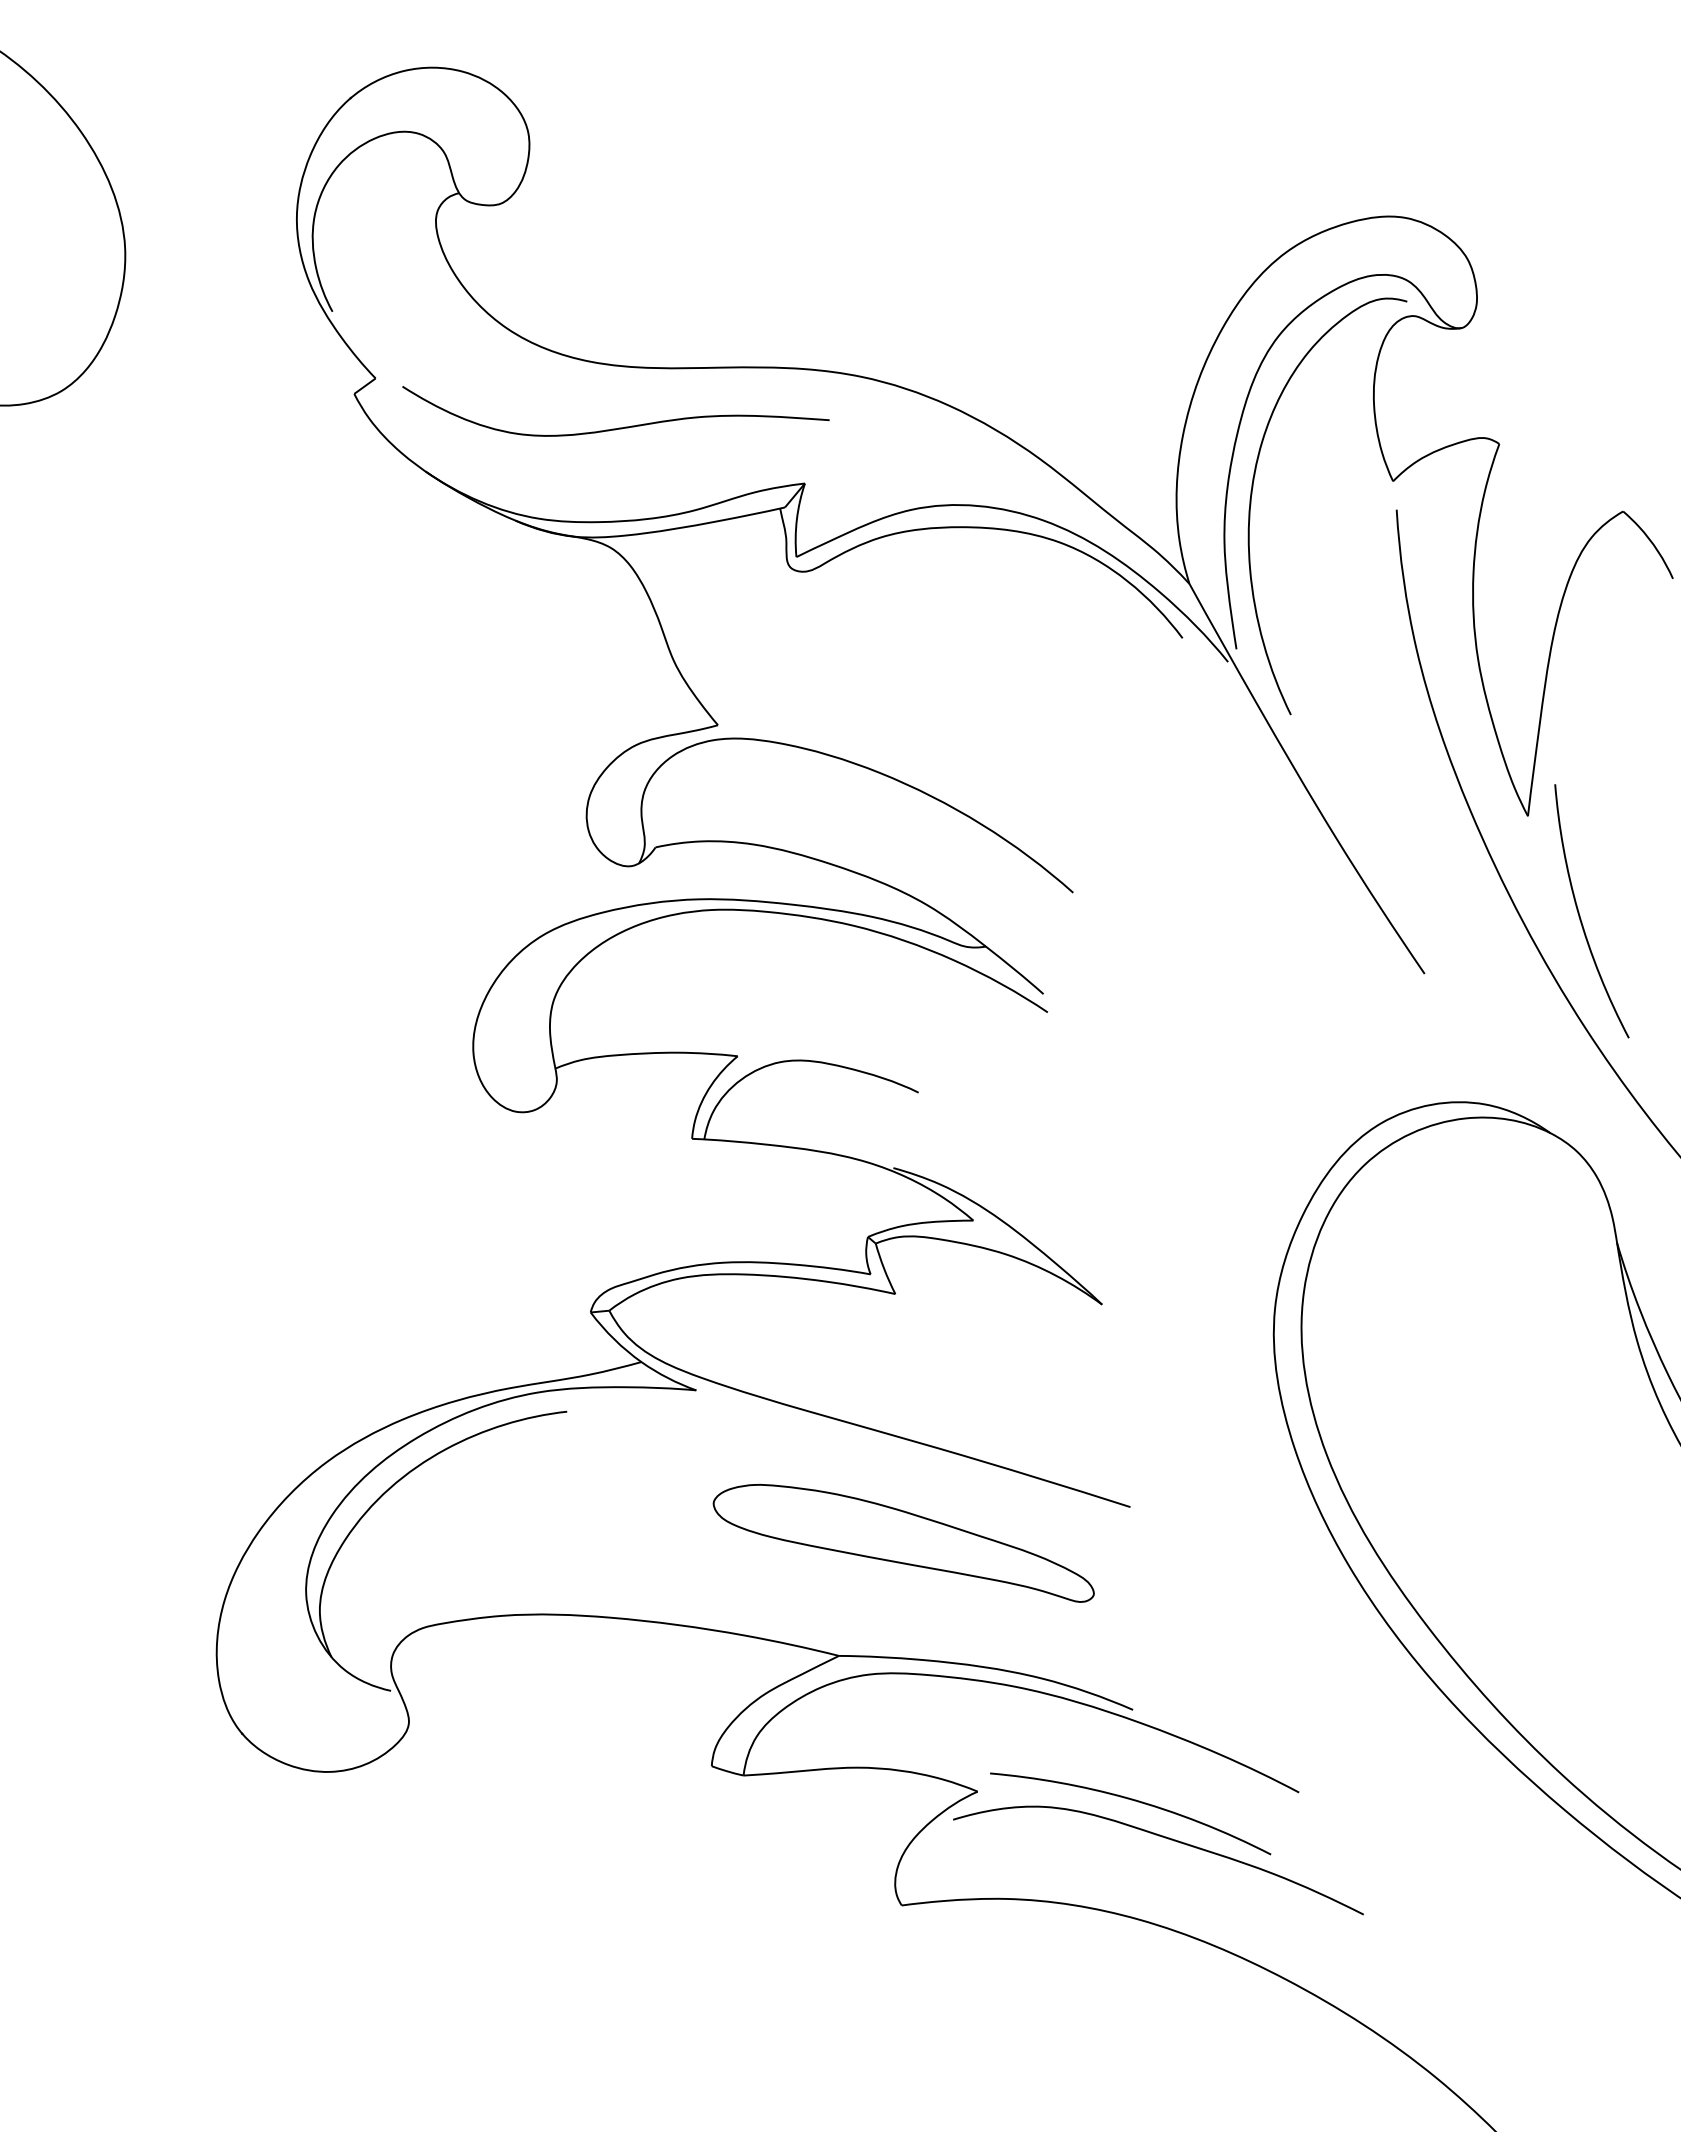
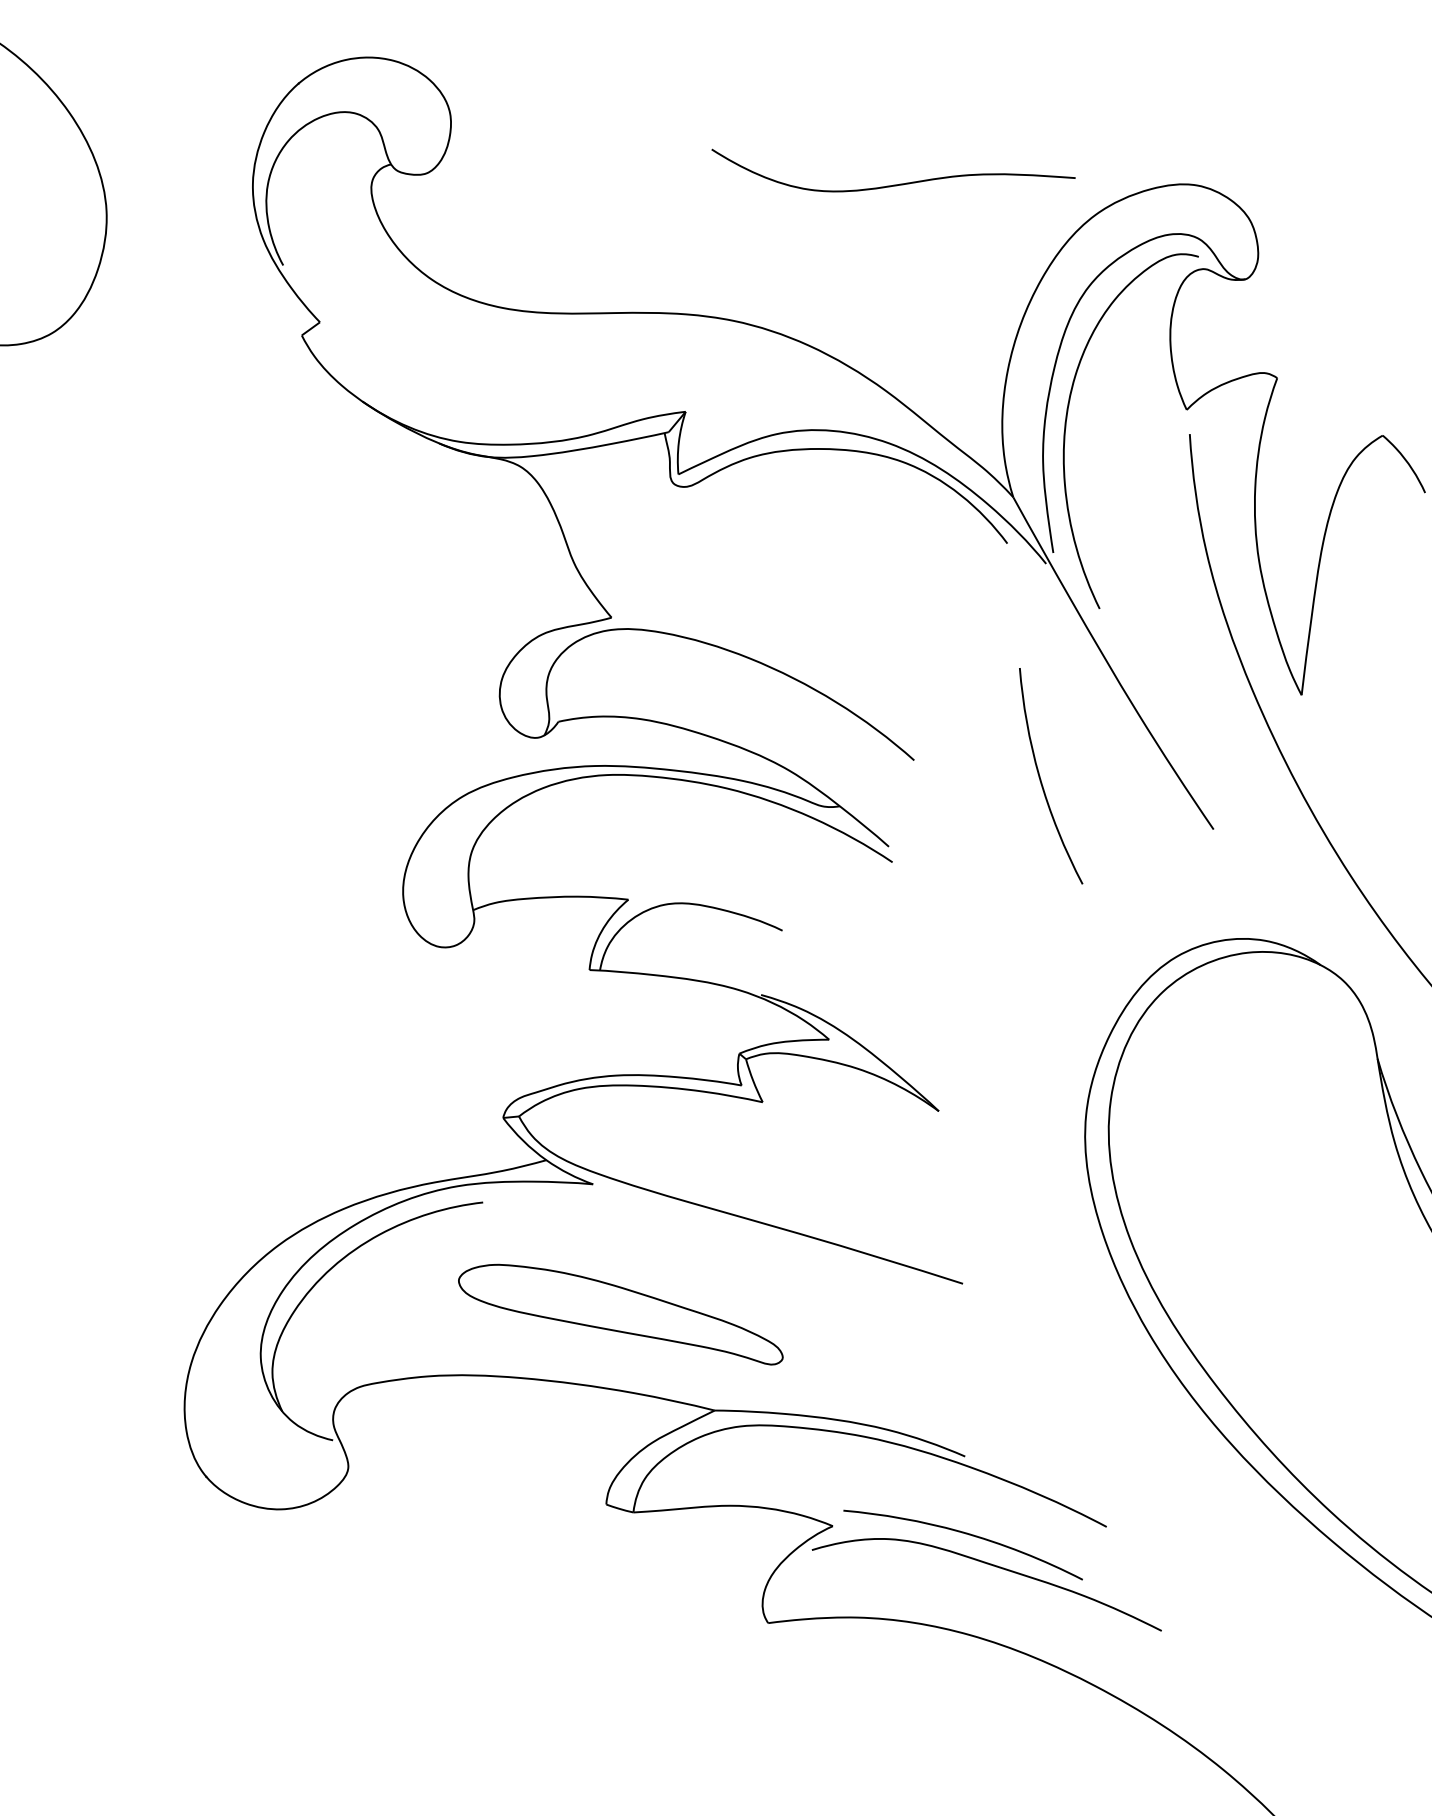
curve: (618, 427) -> (895, 184), moved
curve: (1580, 915) -> (1041, 779), moved
part: (903, 1543) -> (620, 1314), moved

